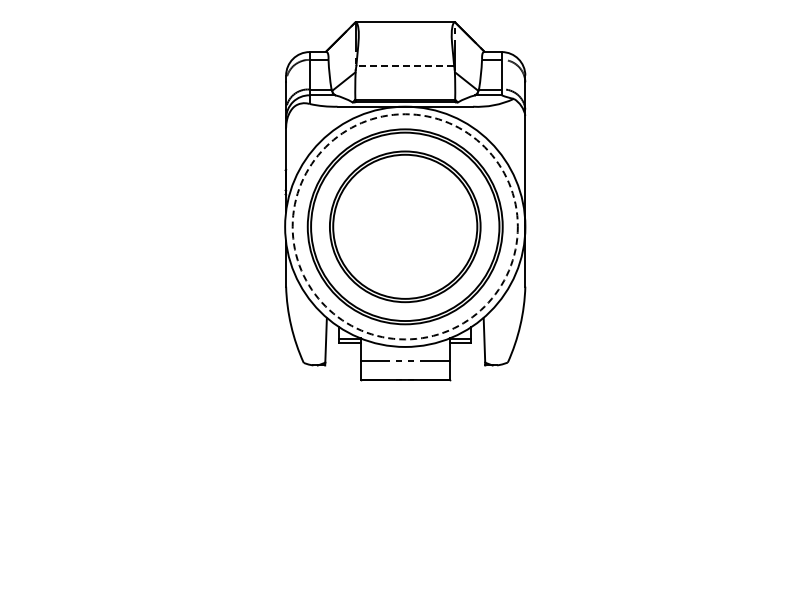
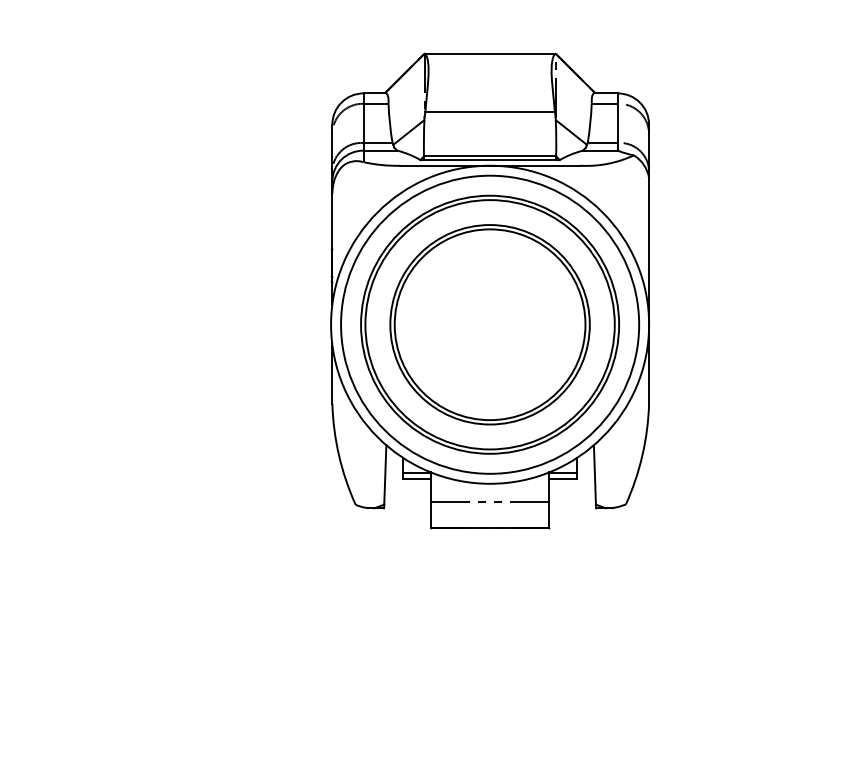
line: (405, 66) -> (490, 112), dashed -> solid
circle: (404, 226) -> (489, 324), dashed -> solid

